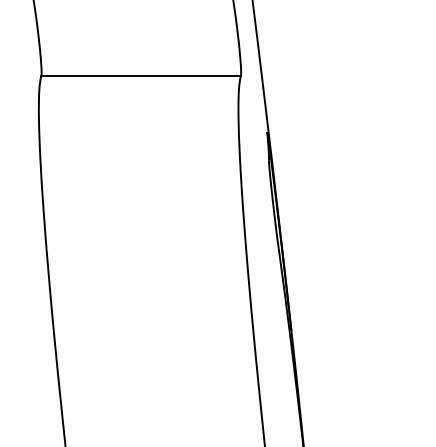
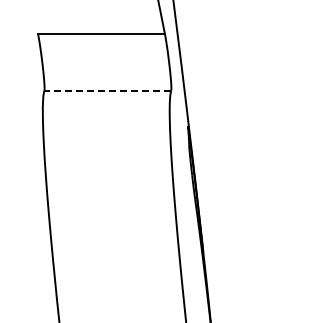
line: (140, 76) -> (107, 90), solid -> dashed

